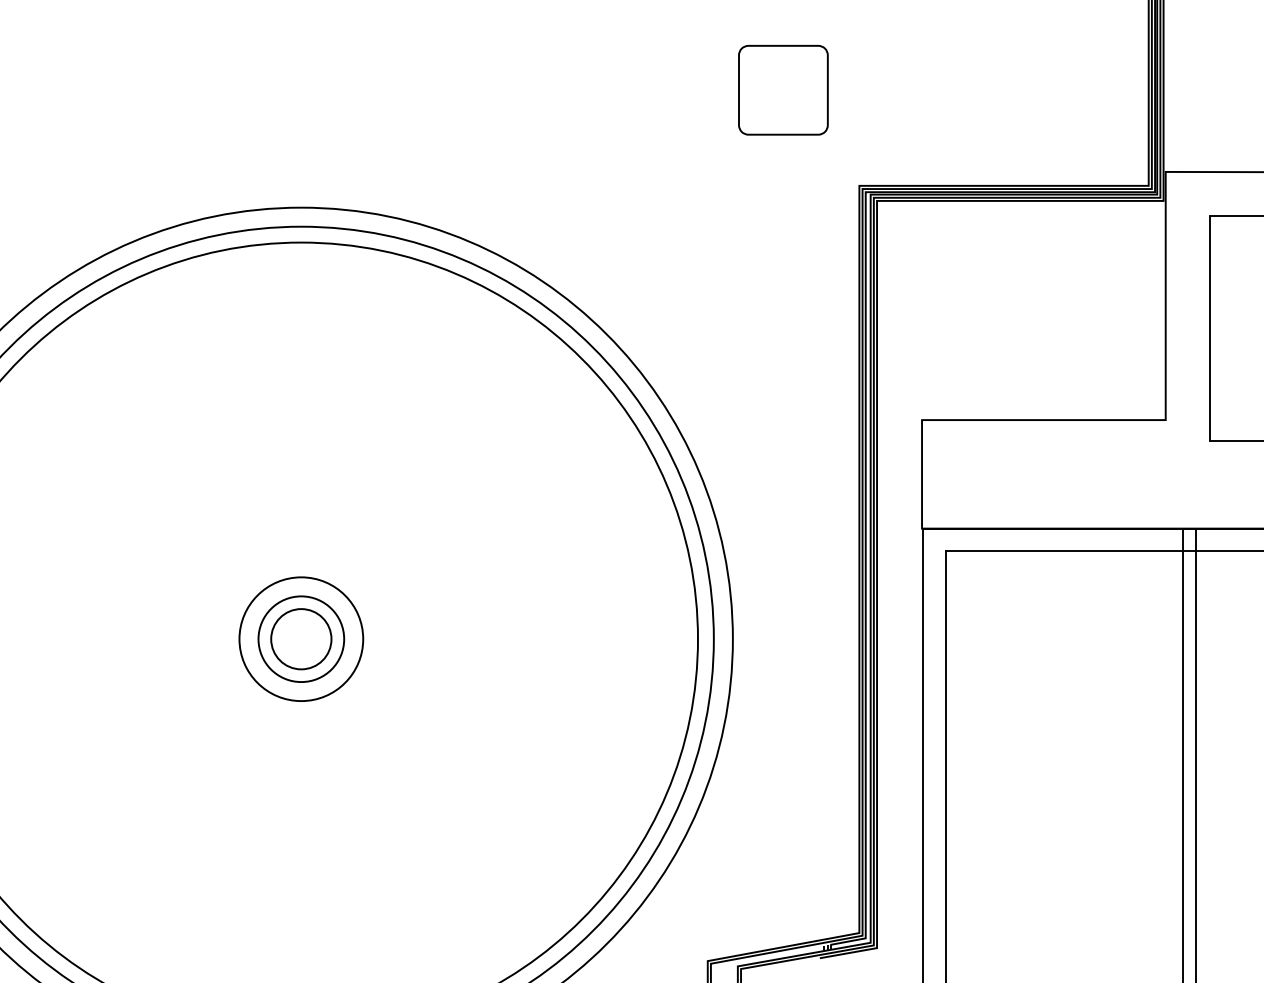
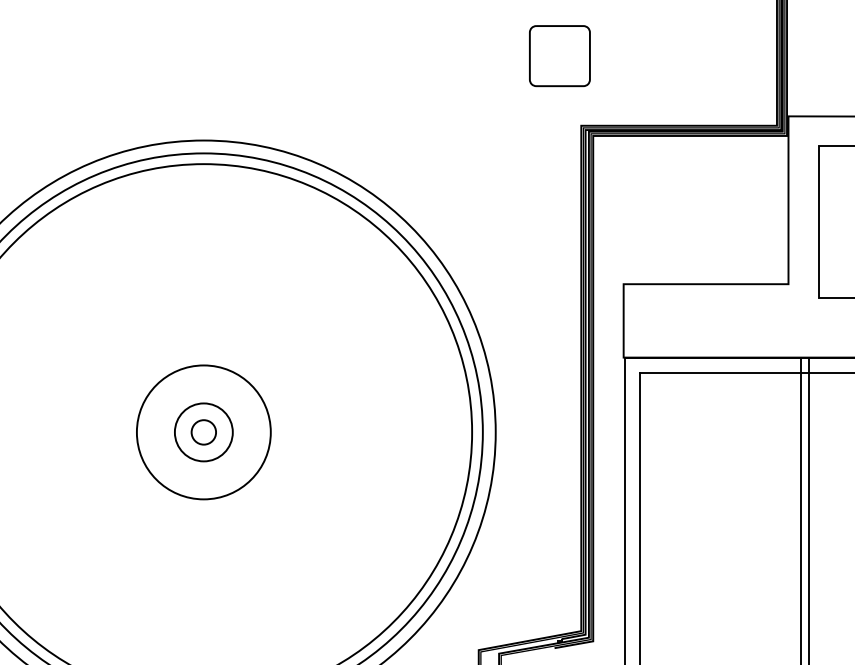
part: (782, 90) -> (559, 56), moved
circle: (300, 639) -> (203, 432), size x0.6
circle: (300, 639) -> (203, 432), size x1.6

